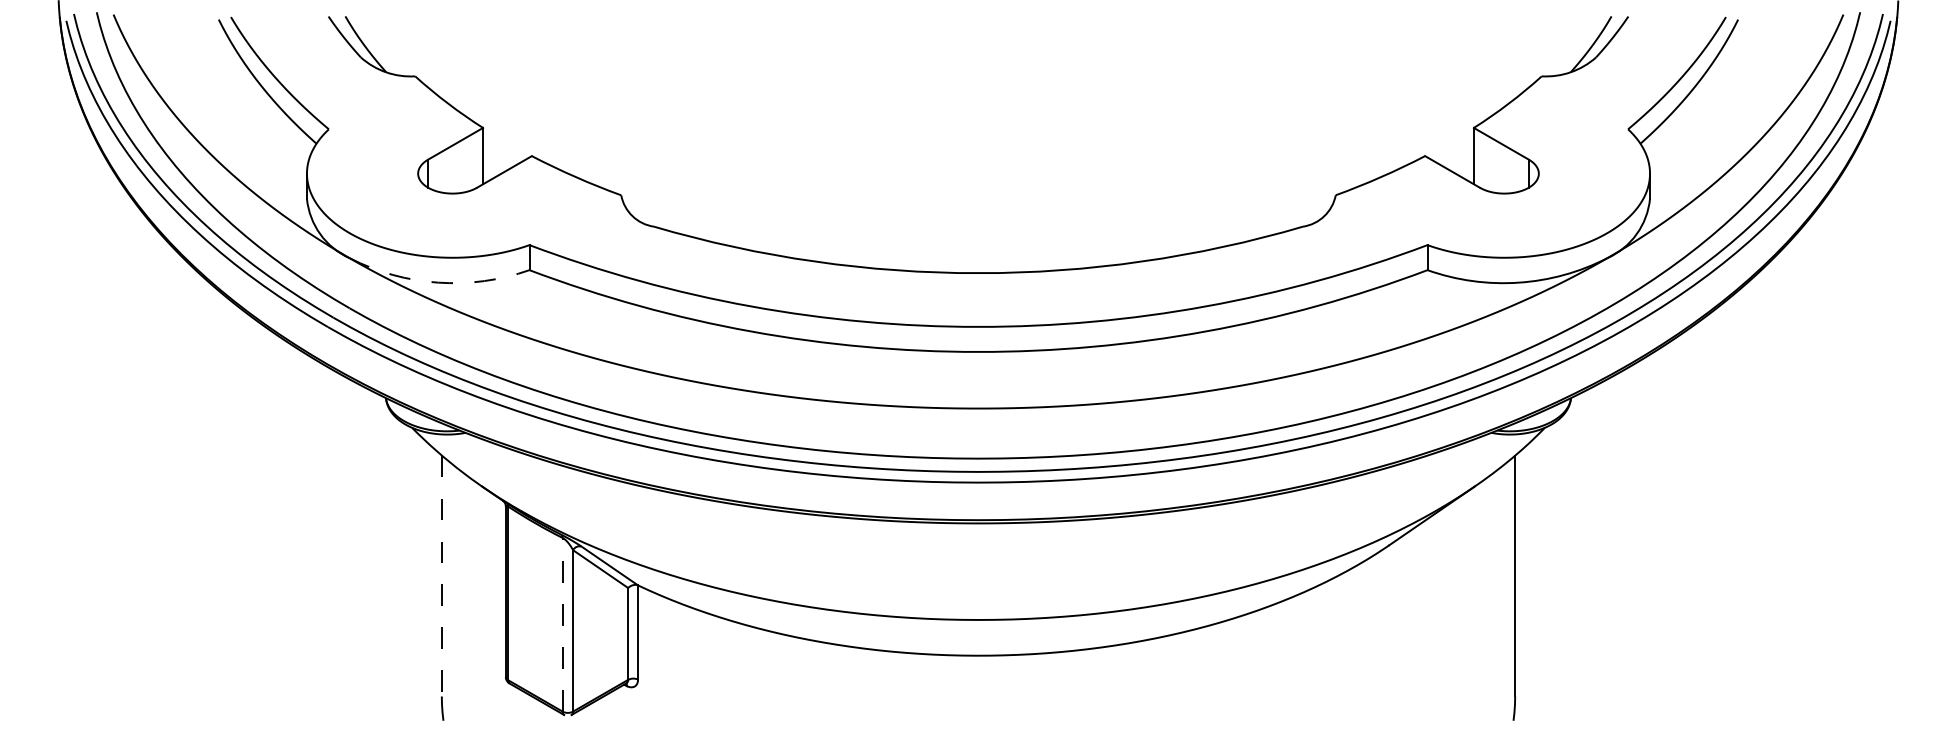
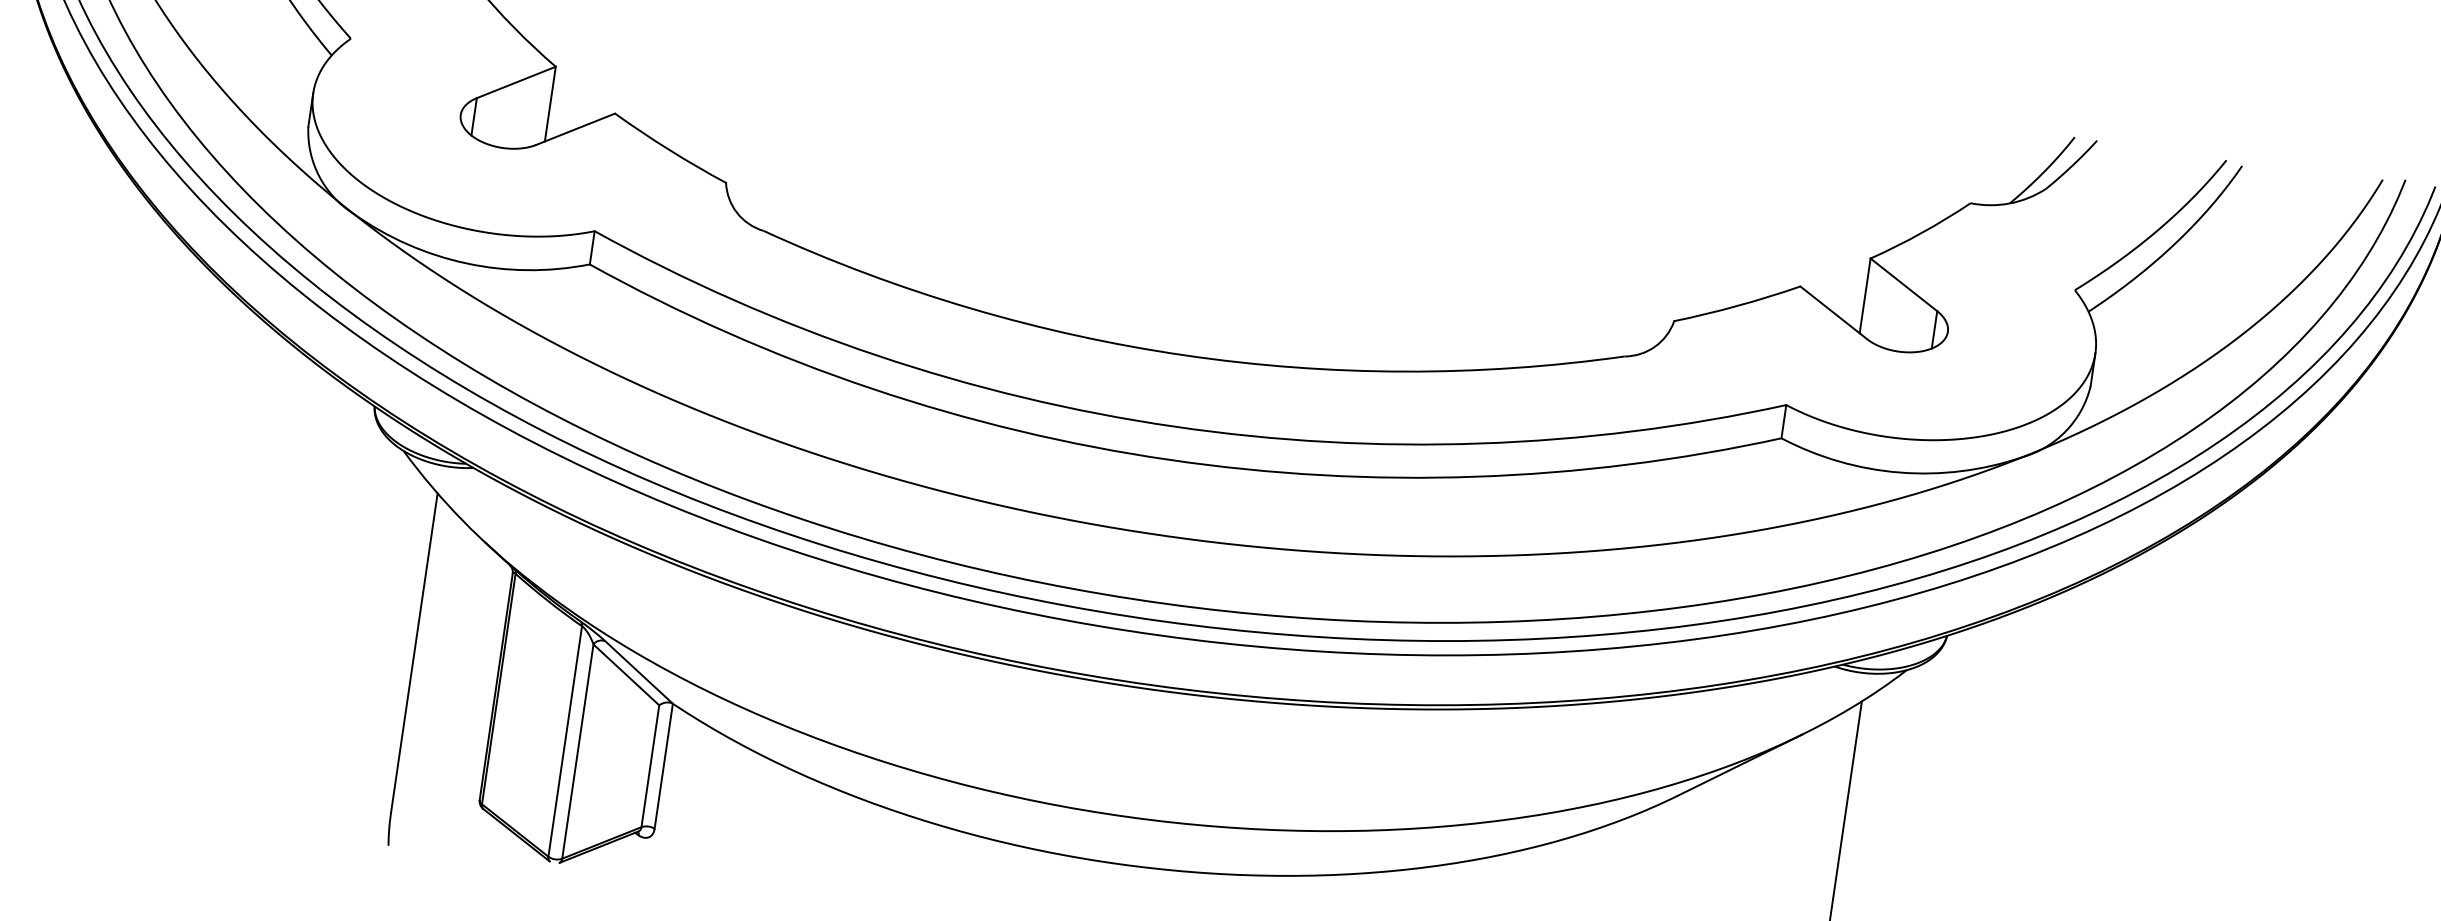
arc: (438, 282) -> (466, 263), dashed -> solid
line: (441, 576) -> (413, 653), dashed -> solid
line: (562, 624) -> (565, 741), dashed -> solid

